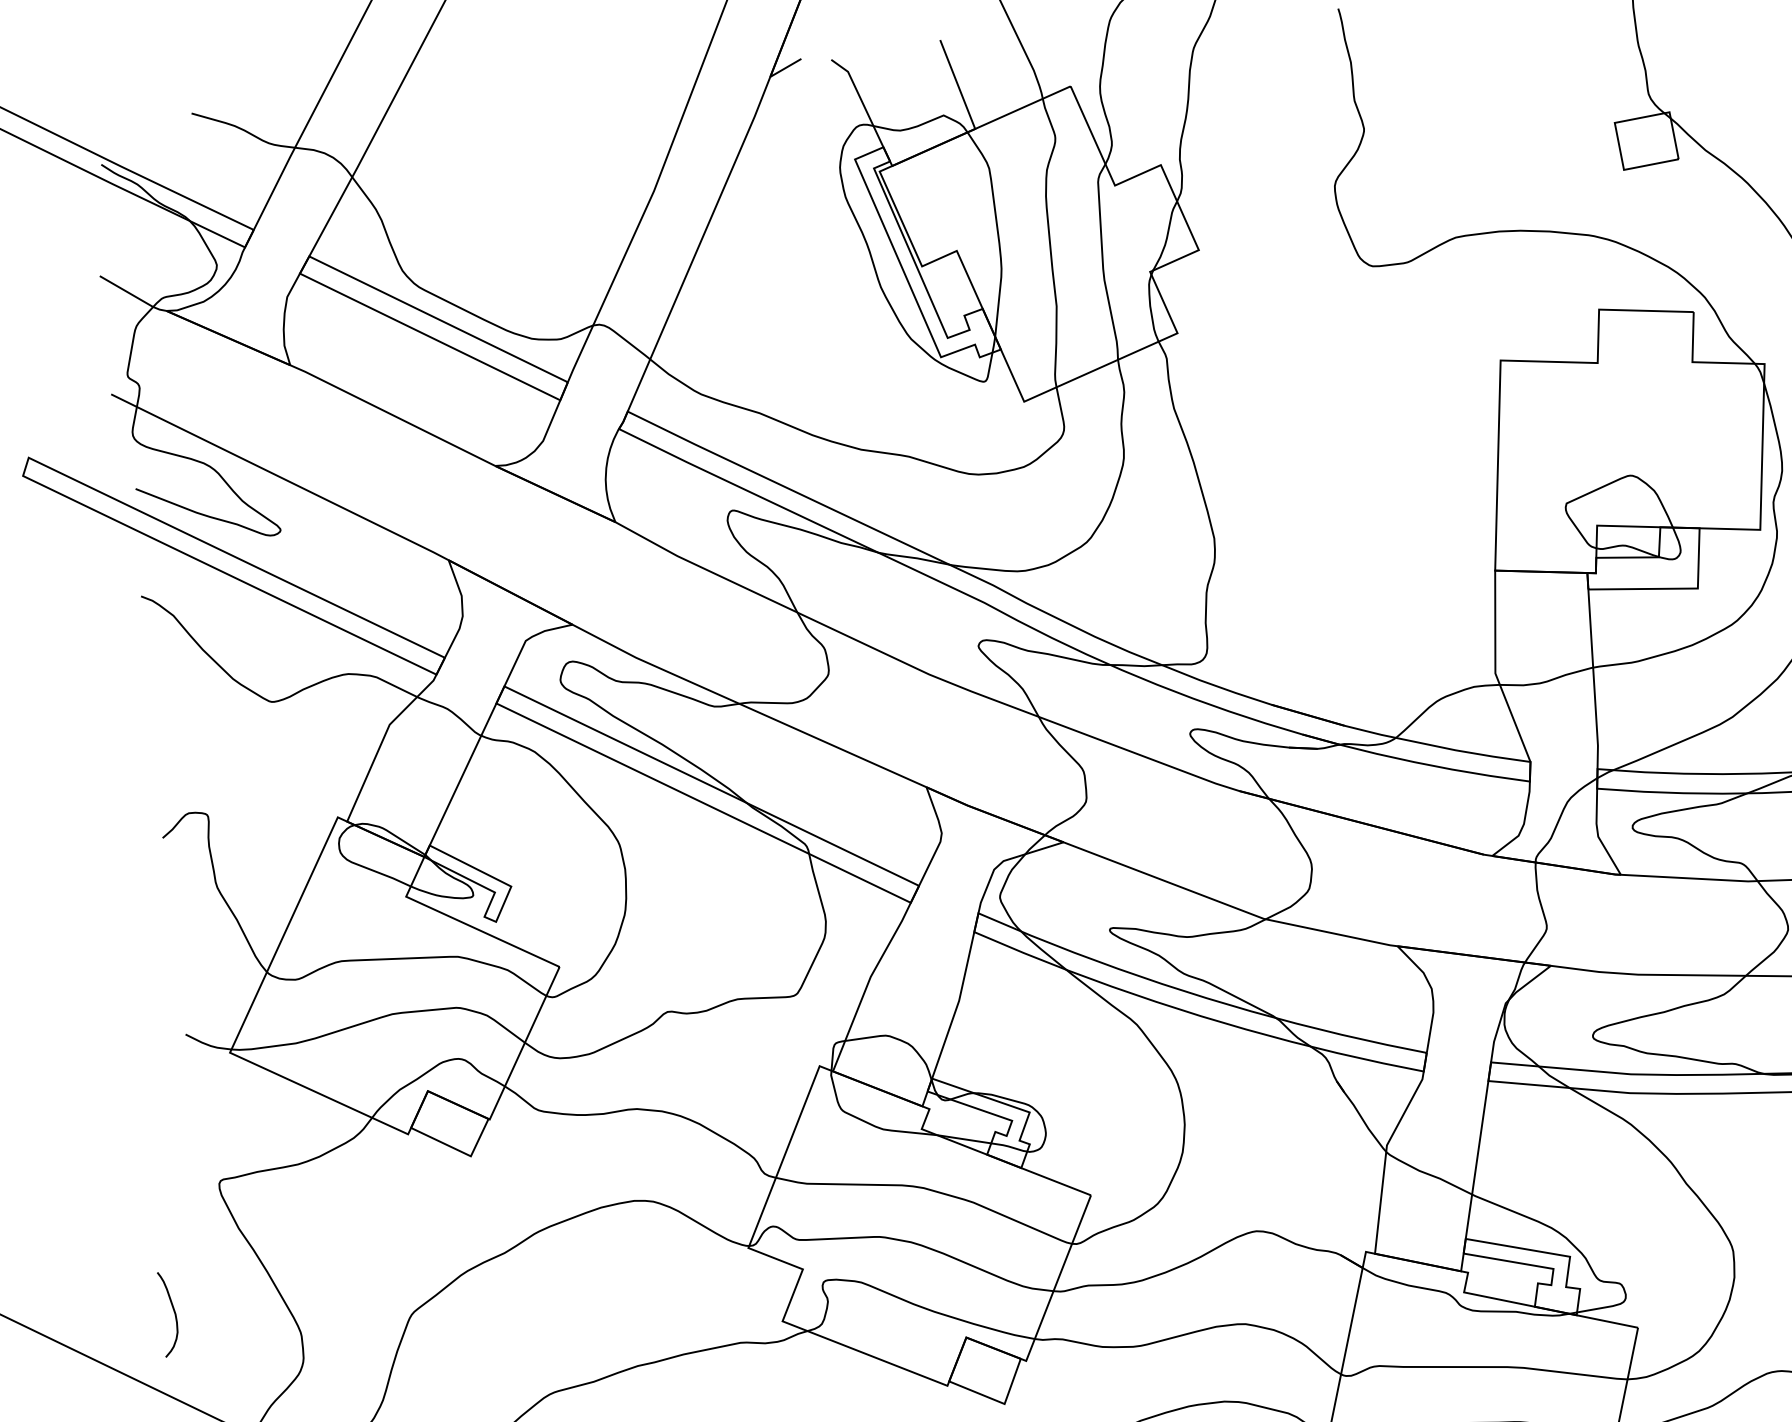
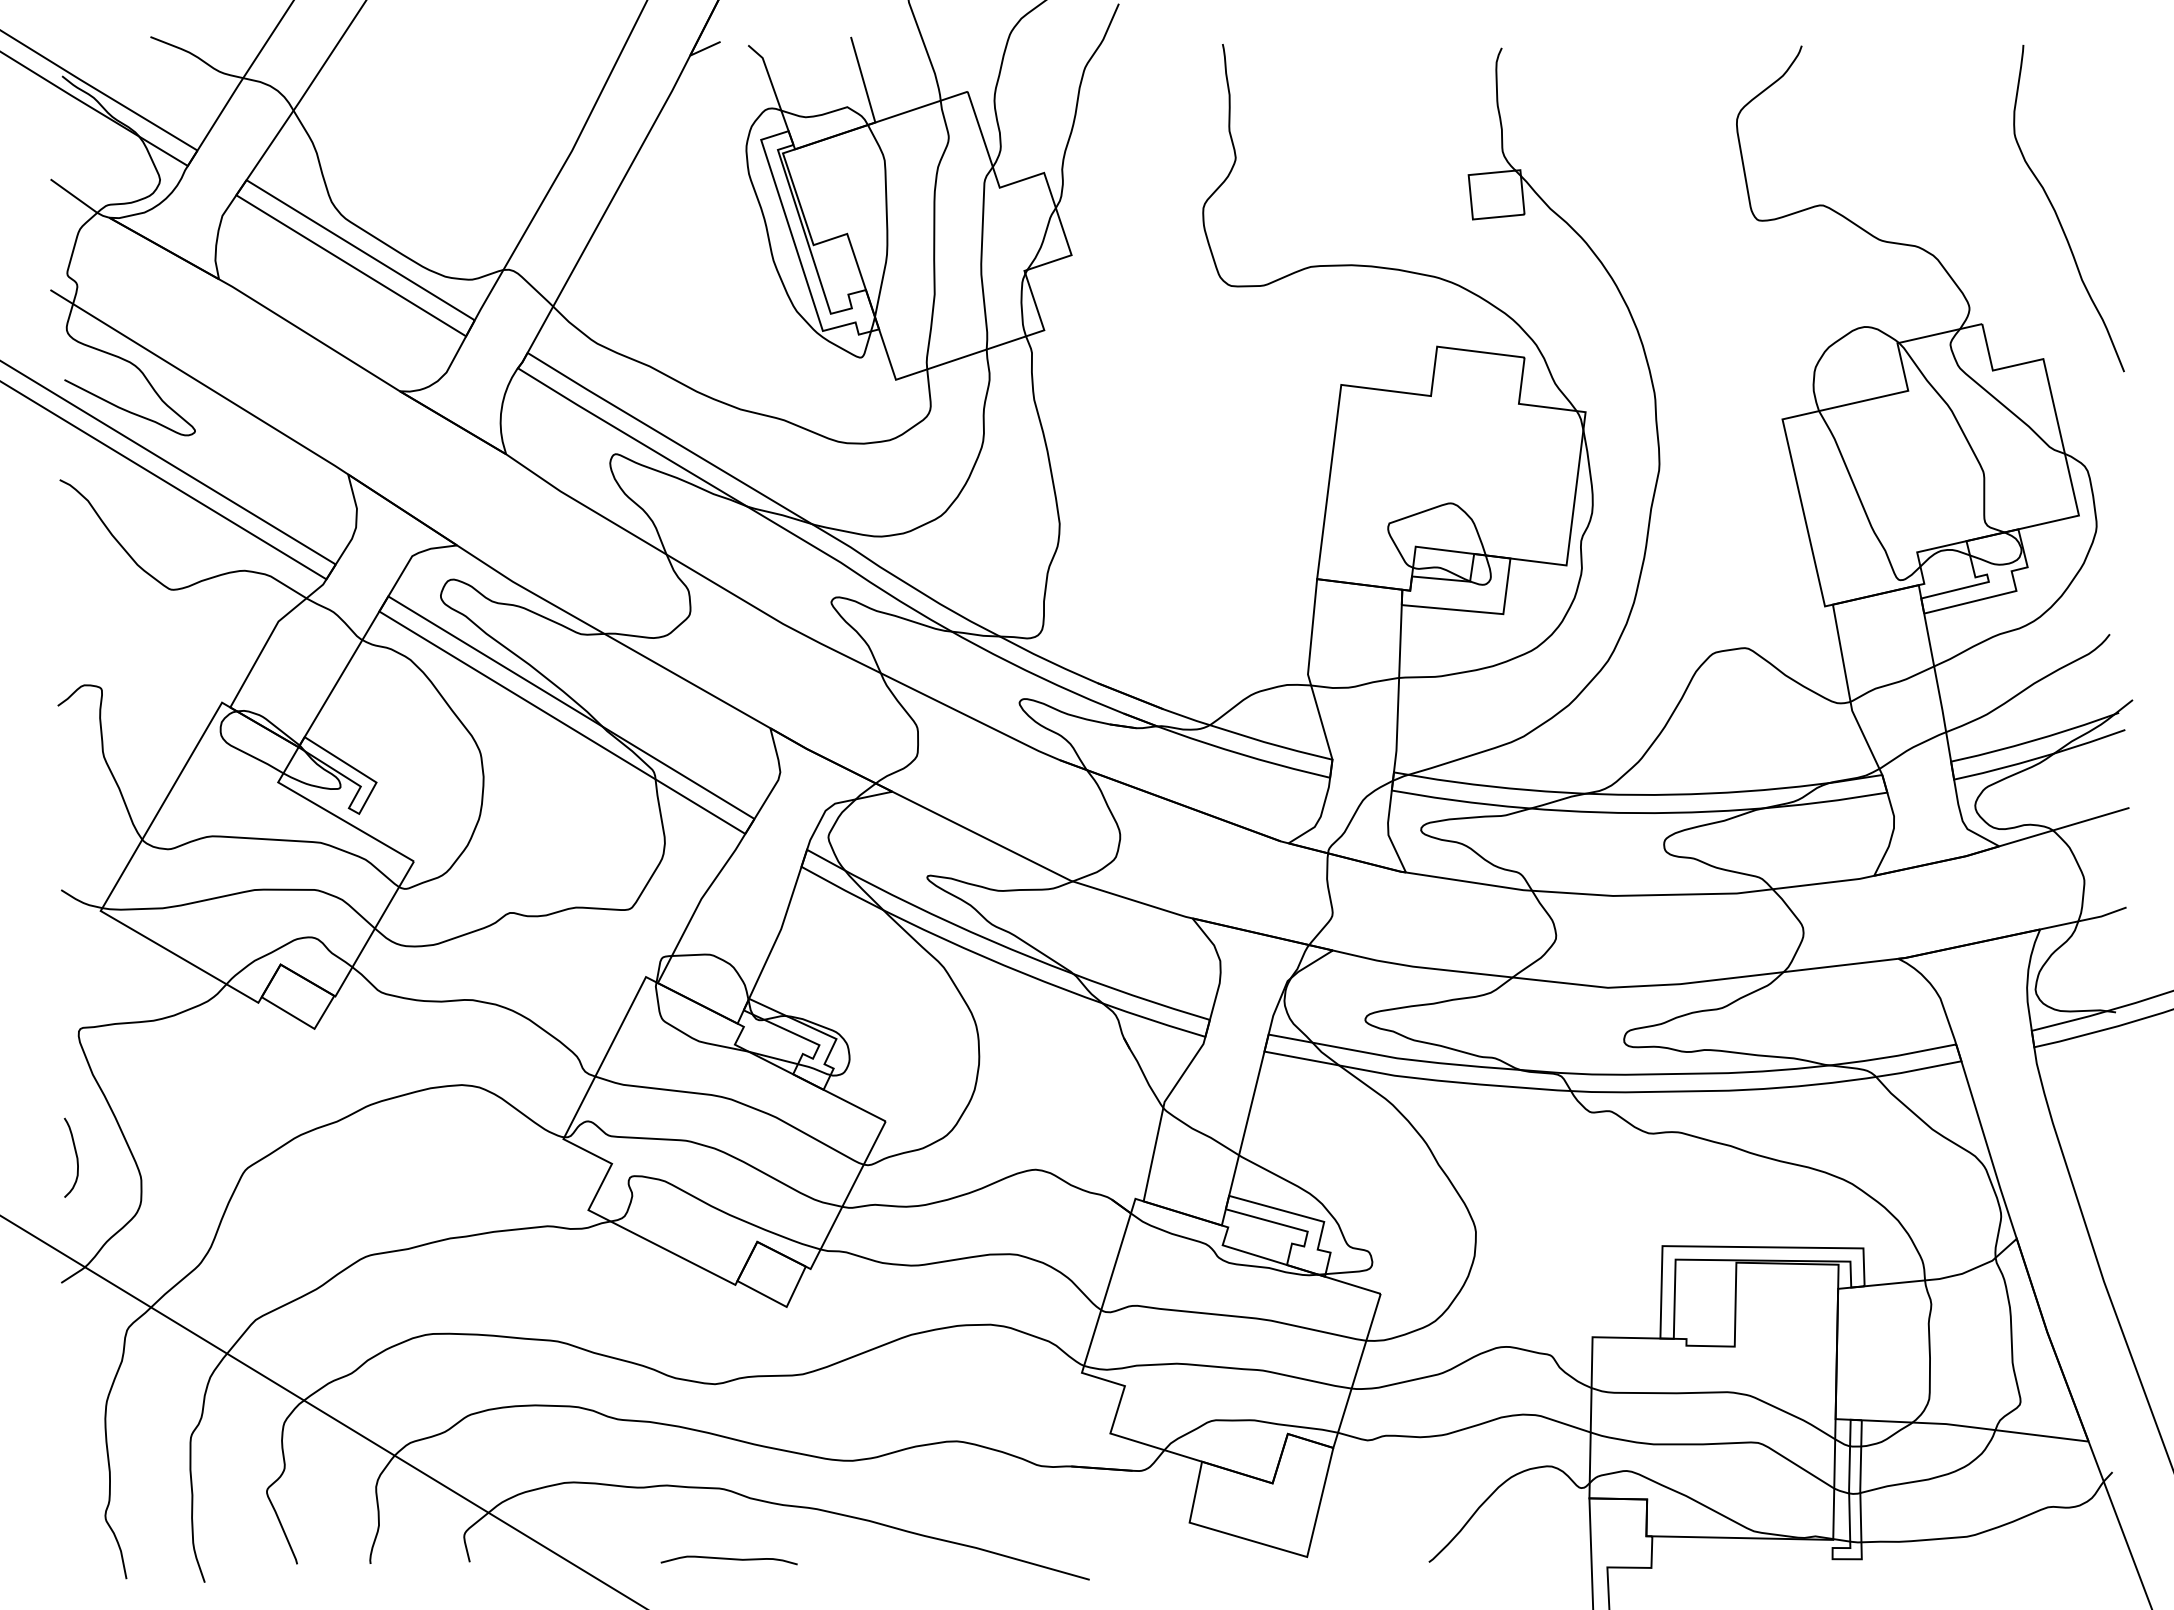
curve: (173, 1311) -> (75, 1155), moved

